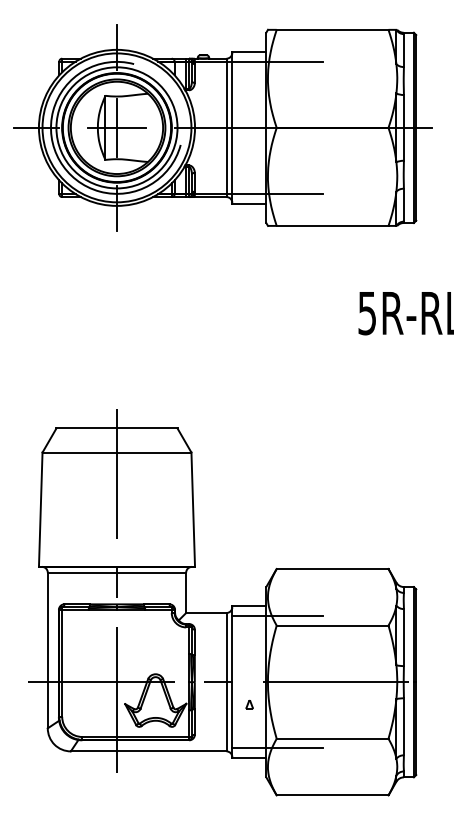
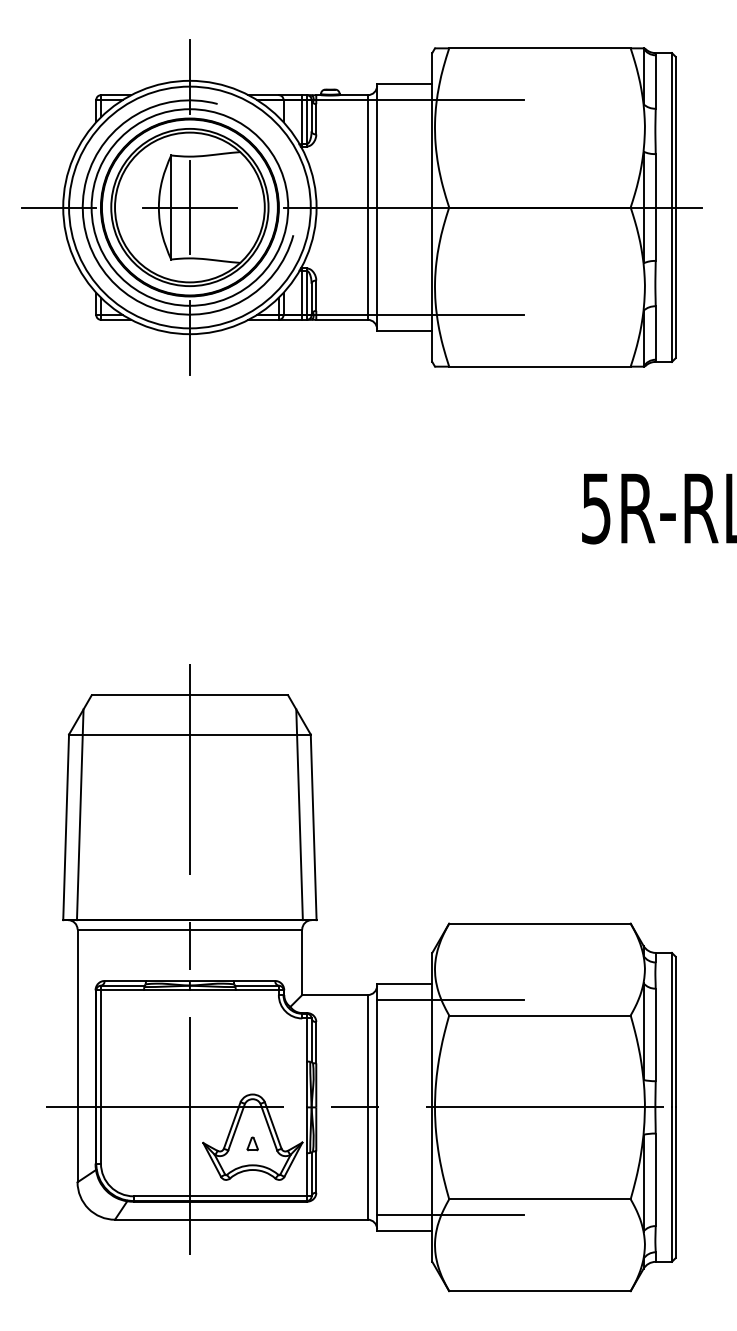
line: (49, 501) -> (80, 814), added
line: (184, 501) -> (299, 814), added
part: (249, 704) -> (252, 1143), moved

